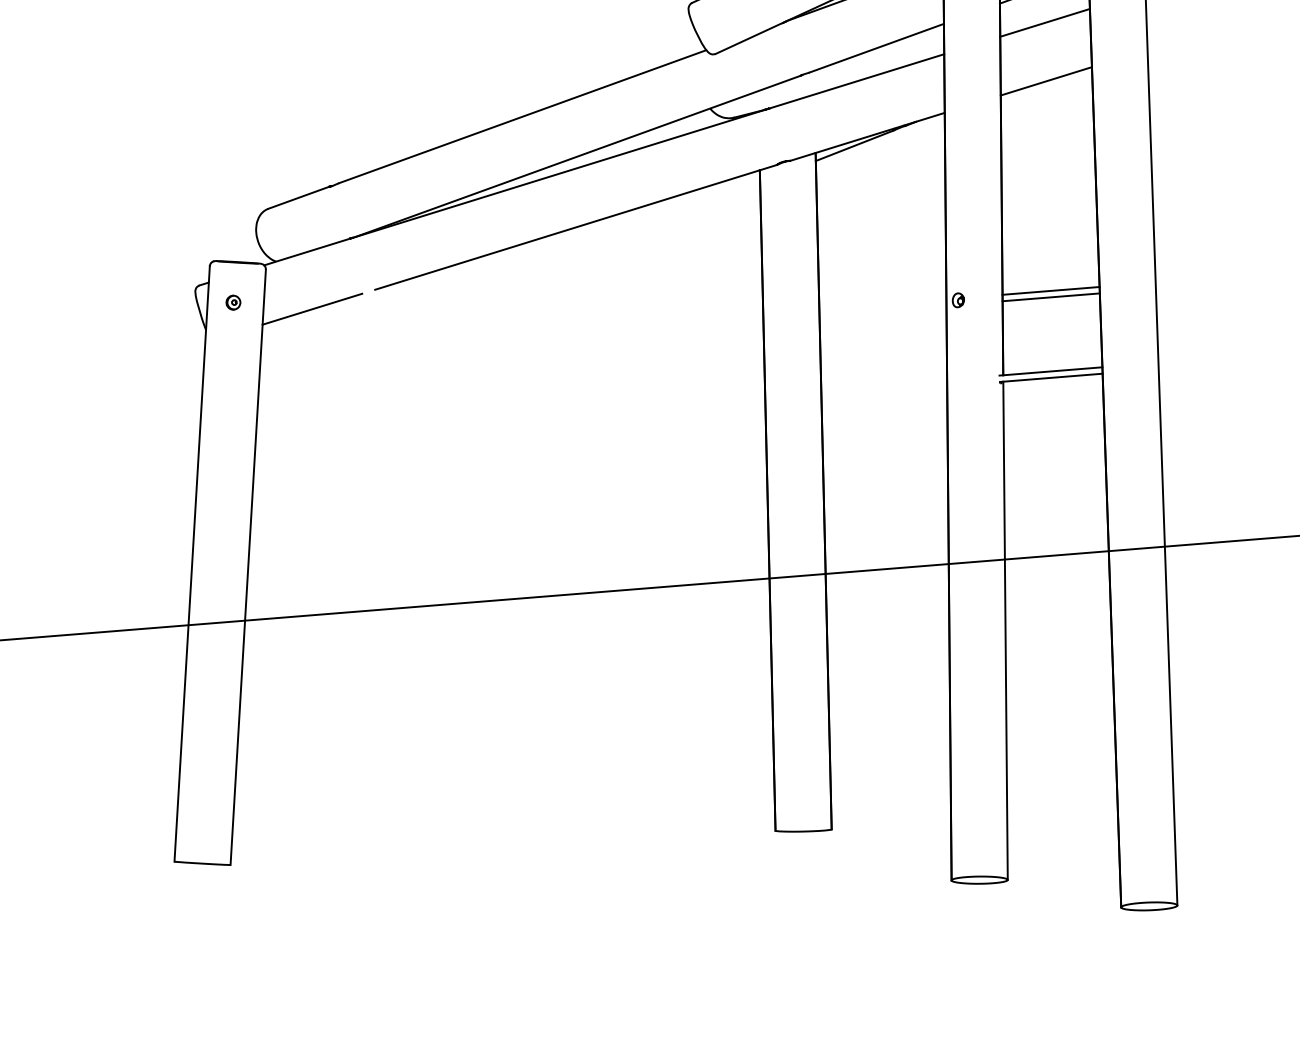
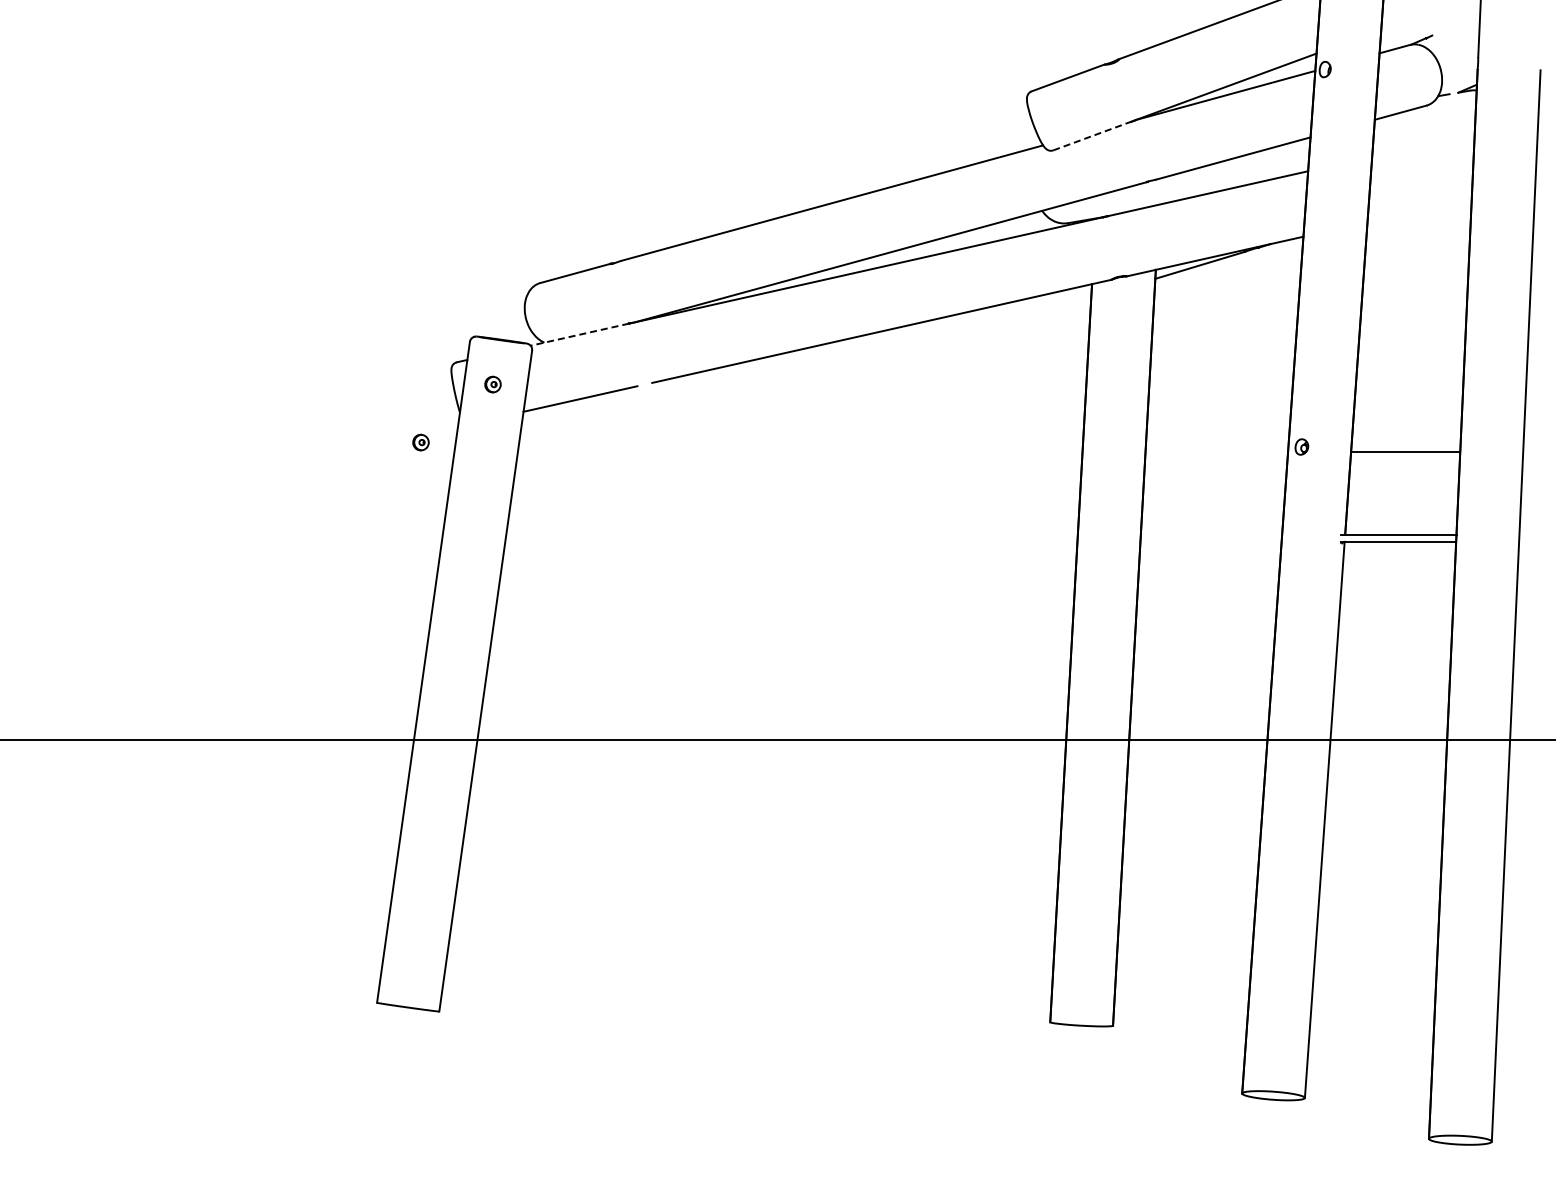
line: (1045, 22) -> (1423, 144), removed
line: (750, 37) -> (1093, 135), solid -> dashed
line: (1046, 81) -> (1419, 210), removed
line: (306, 251) -> (579, 334), solid -> dashed
line: (1050, 290) -> (1405, 444), removed
part: (173, 359) -> (420, 442), added

